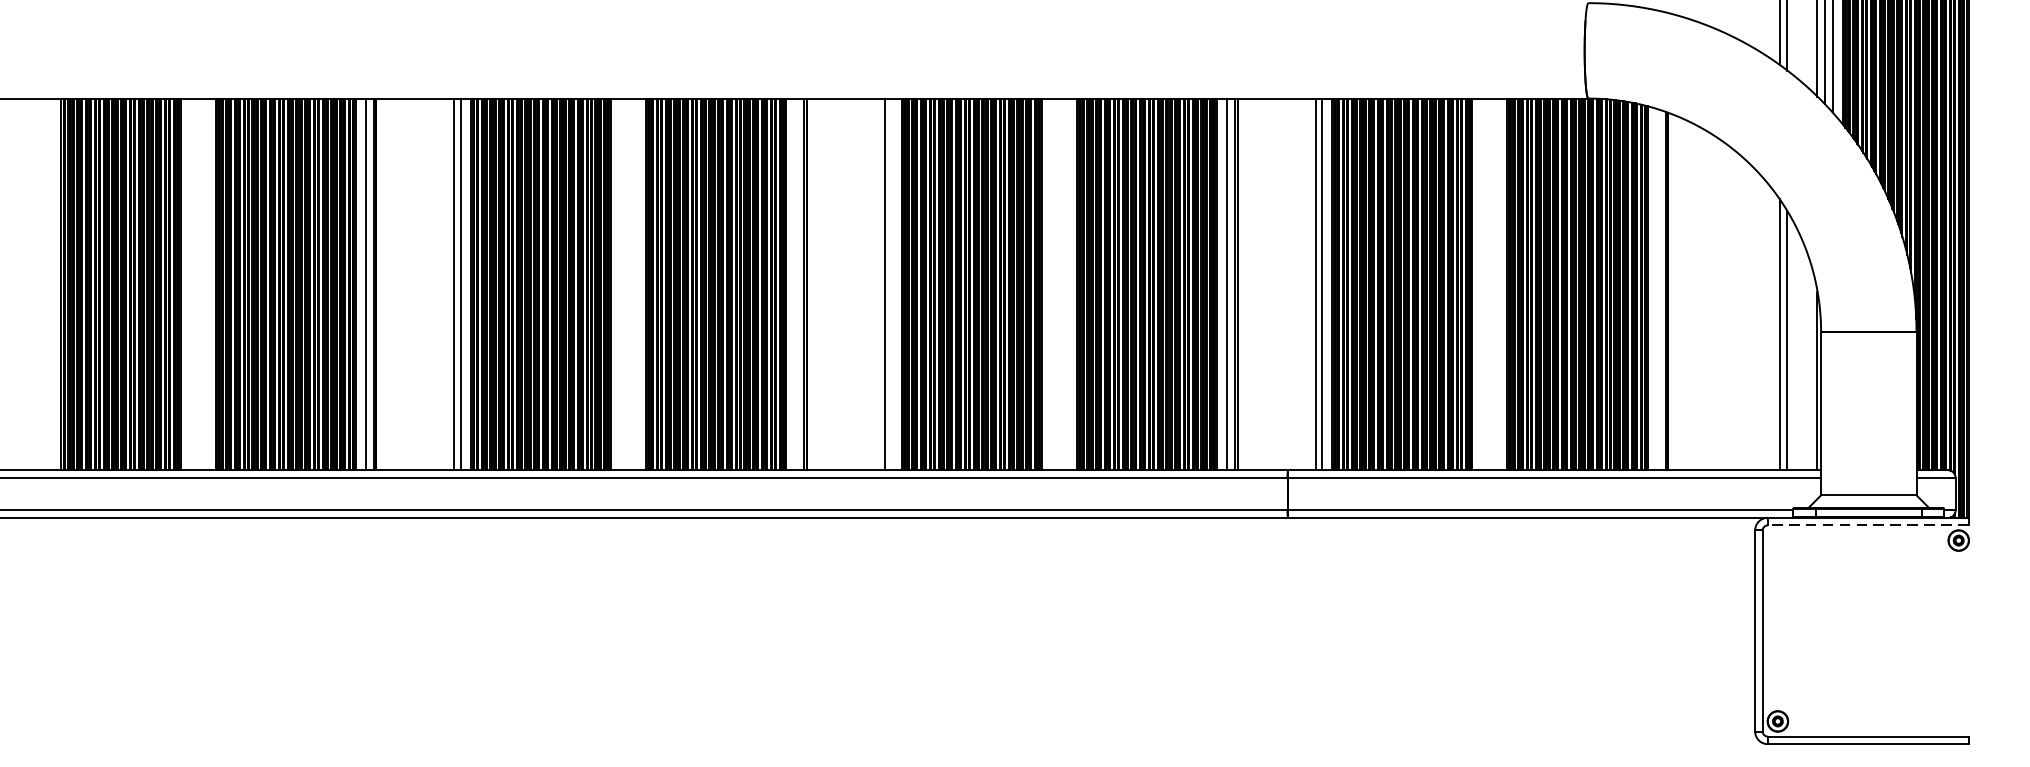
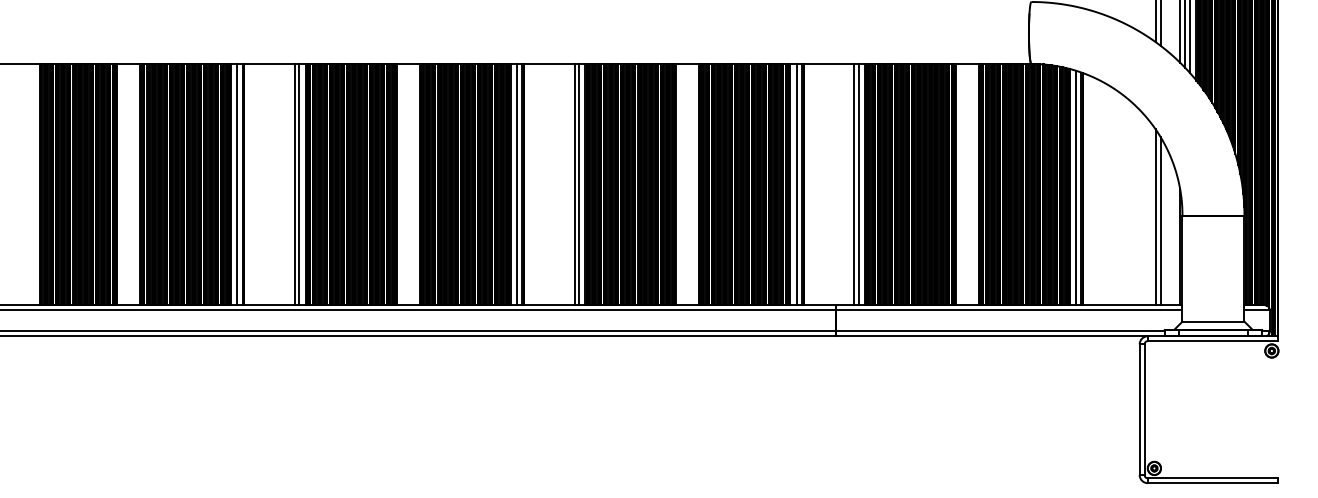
line: (795, 284) -> (516, 184), added
line: (892, 284) -> (579, 184), added
line: (1657, 288) -> (1076, 187), added
line: (1867, 525) -> (1212, 341), dashed -> solid

